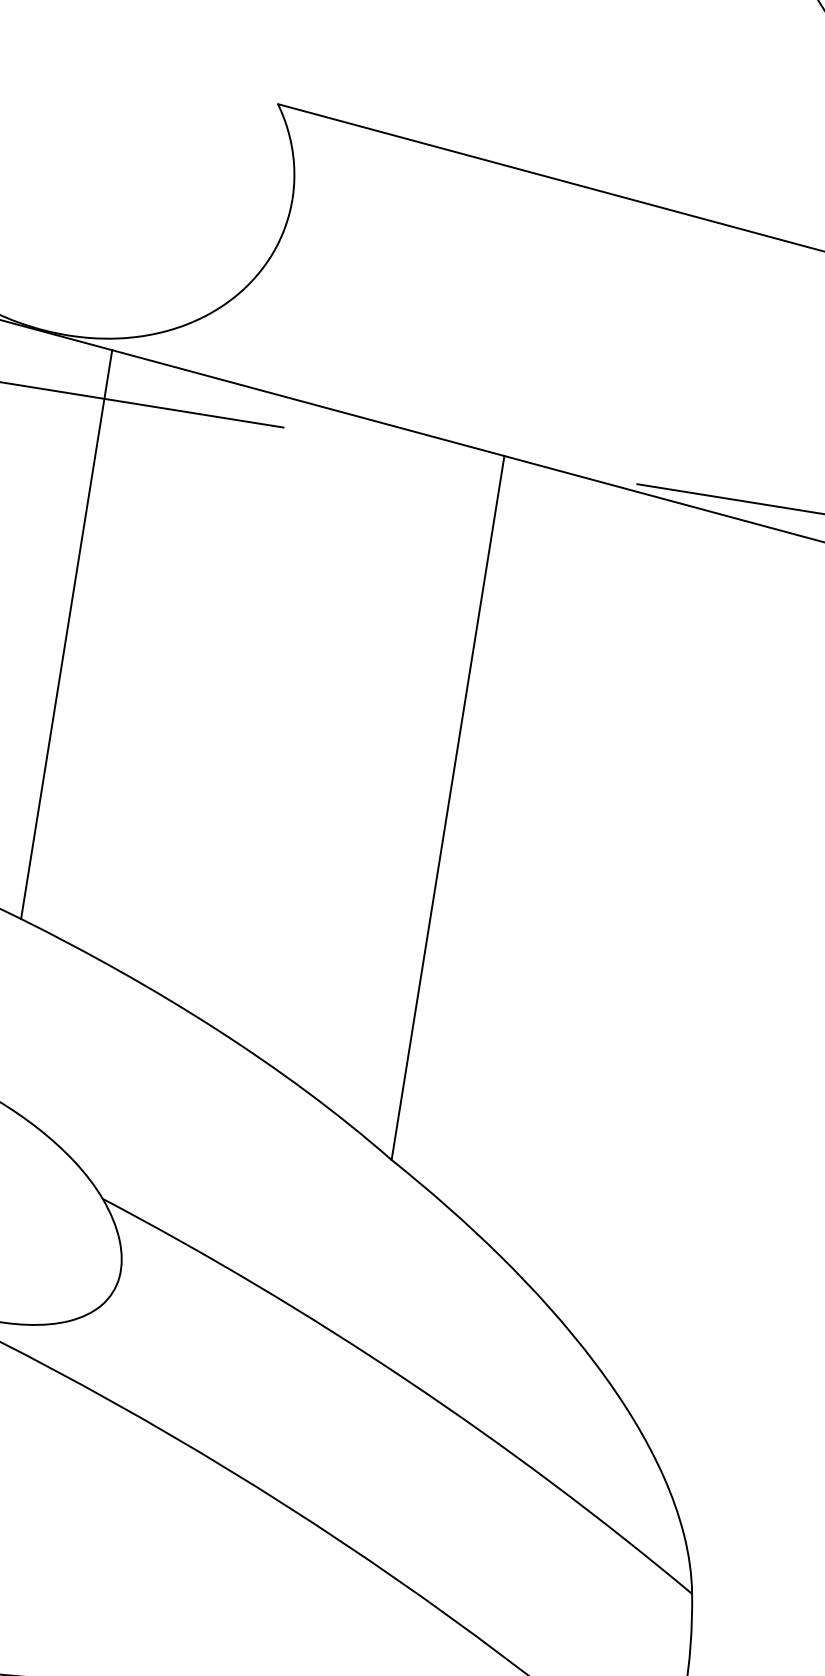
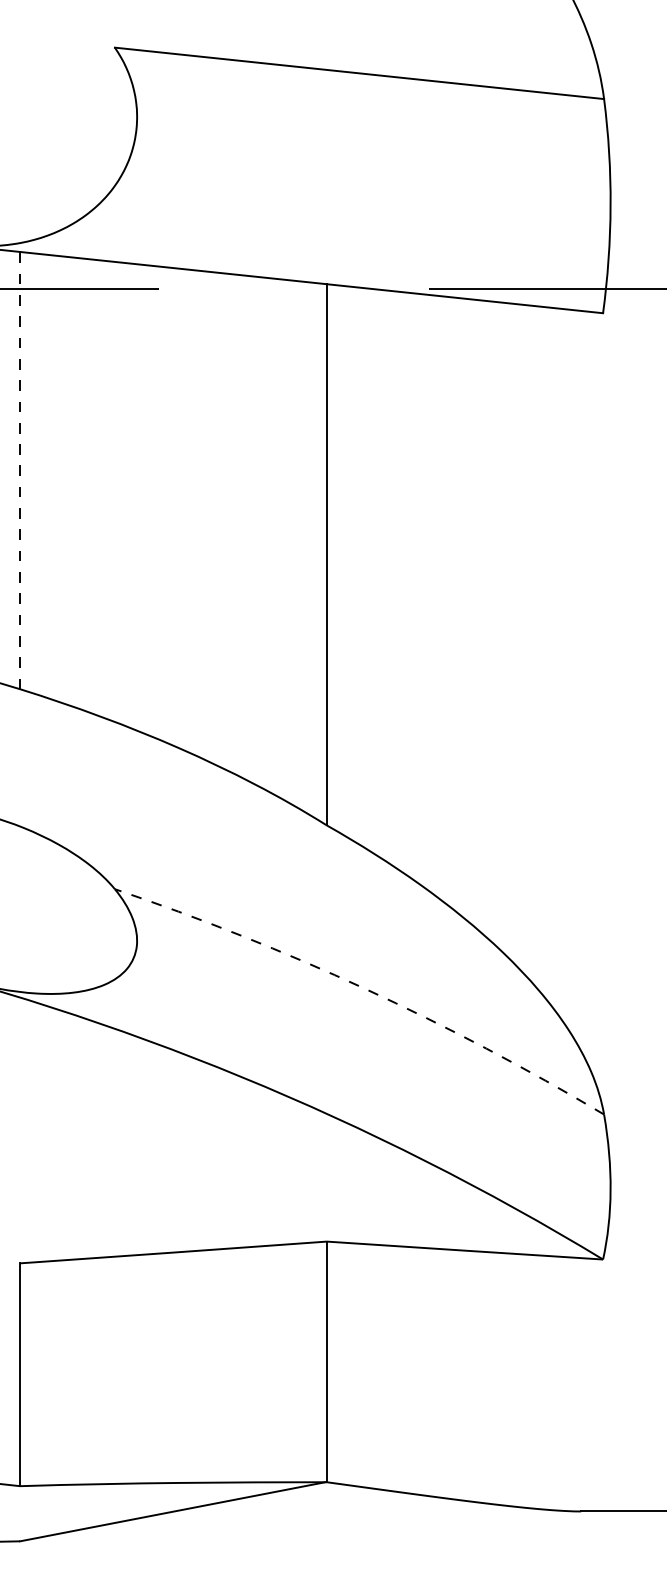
line: (67, 634) -> (20, 470), solid -> dashed
arc: (408, 1380) -> (365, 988), solid -> dashed

